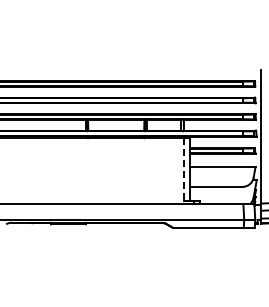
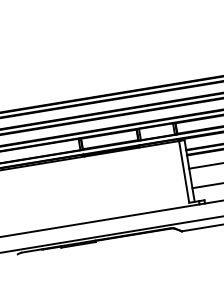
line: (184, 169) -> (184, 171), dashed -> solid

